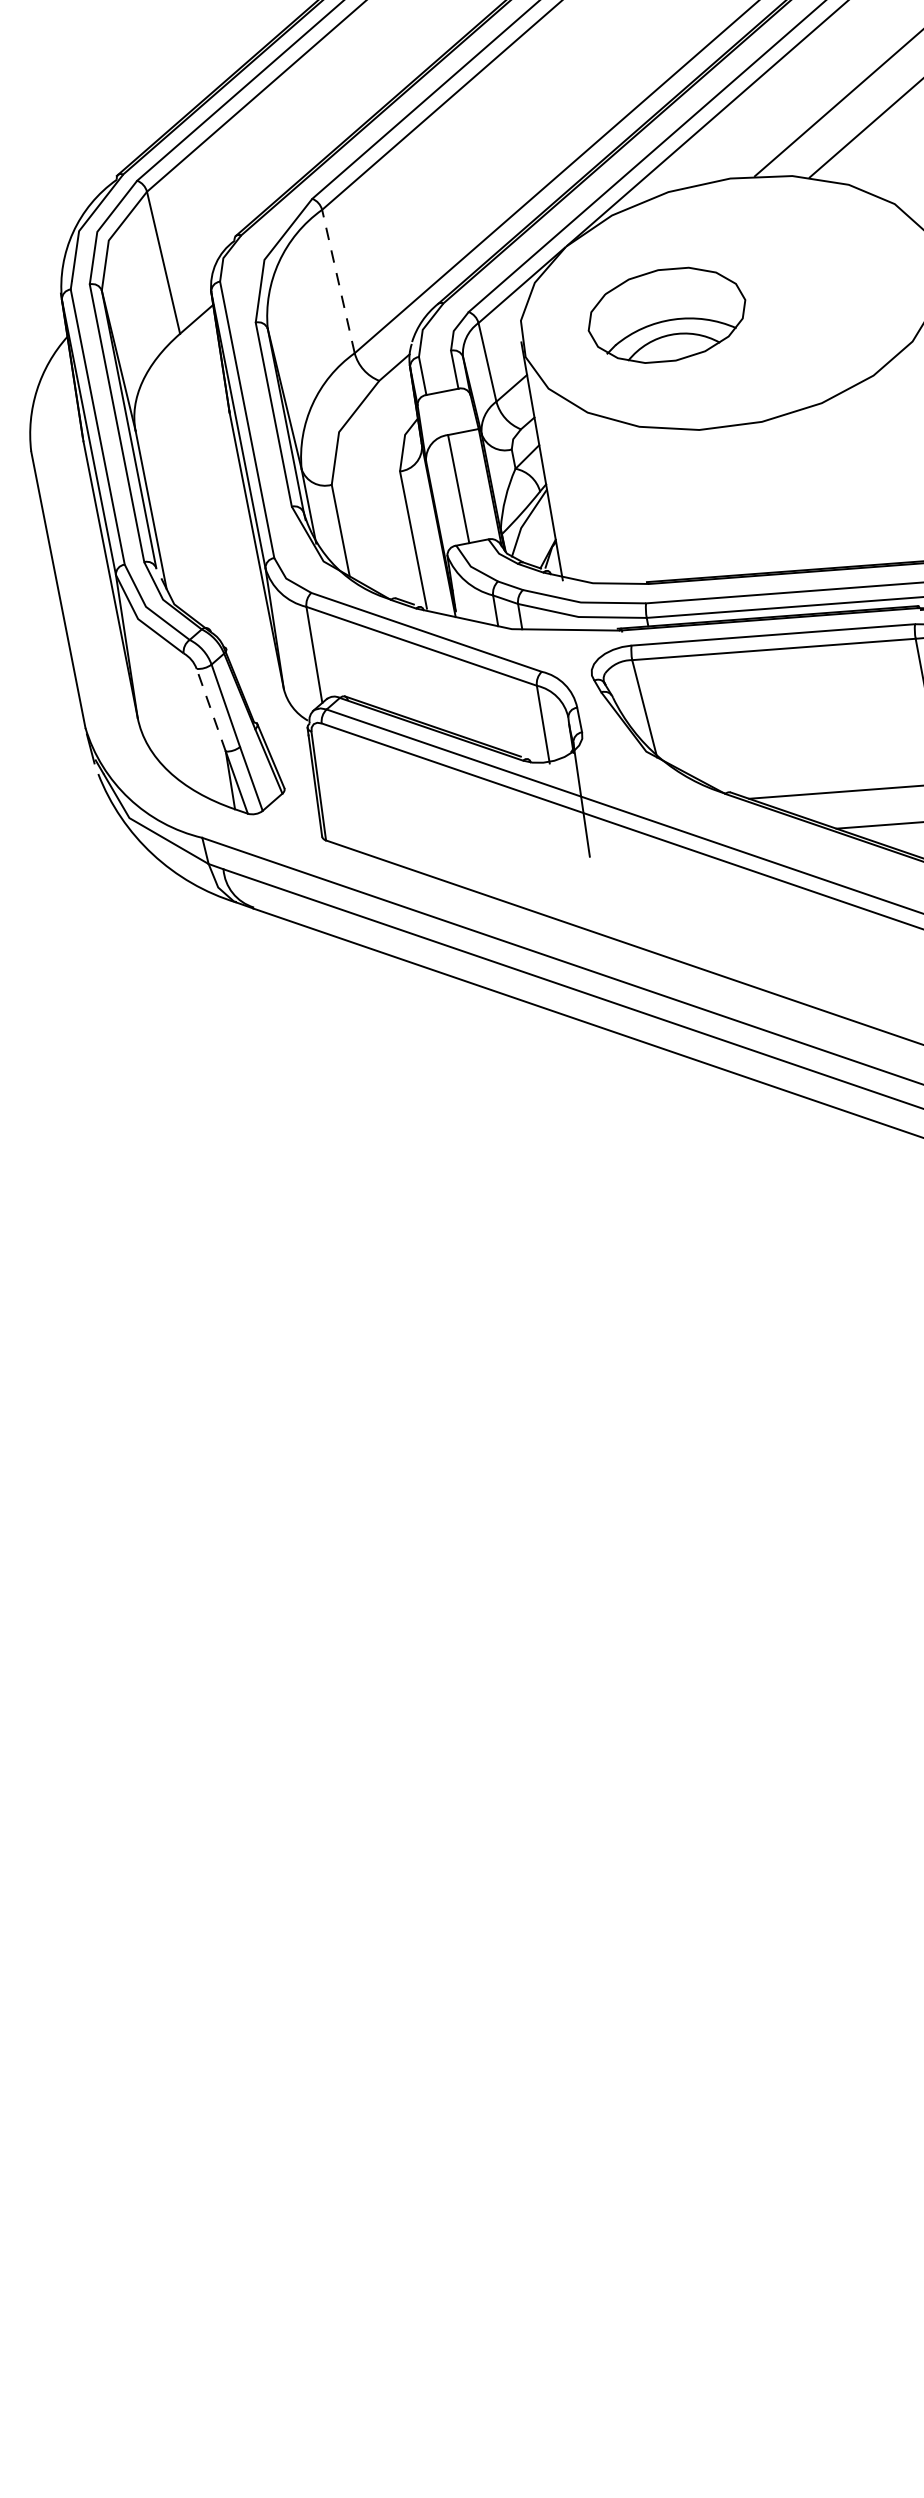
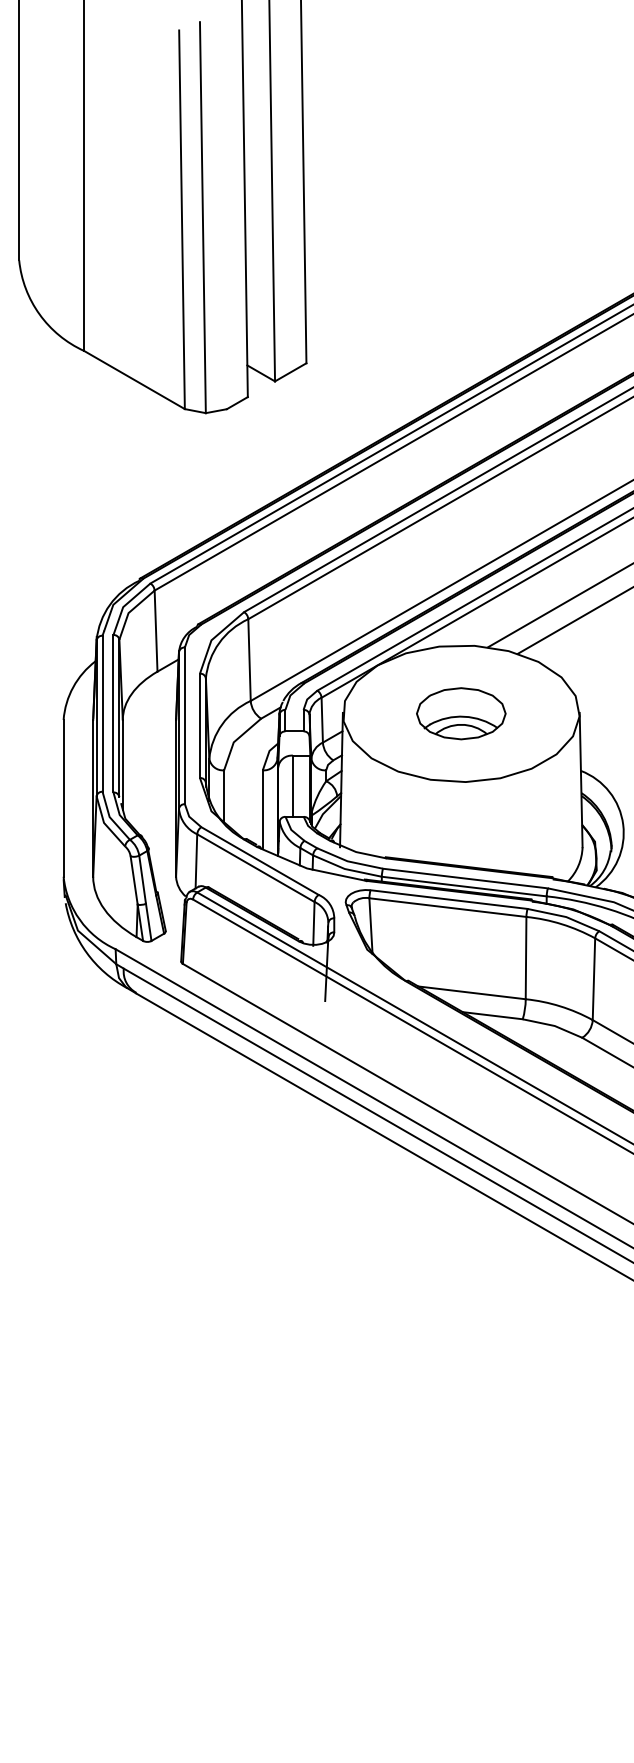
line: (338, 282) -> (249, 660), dashed -> solid
part: (667, 314) -> (461, 713), moved
line: (211, 710) -> (134, 880), dashed -> solid

